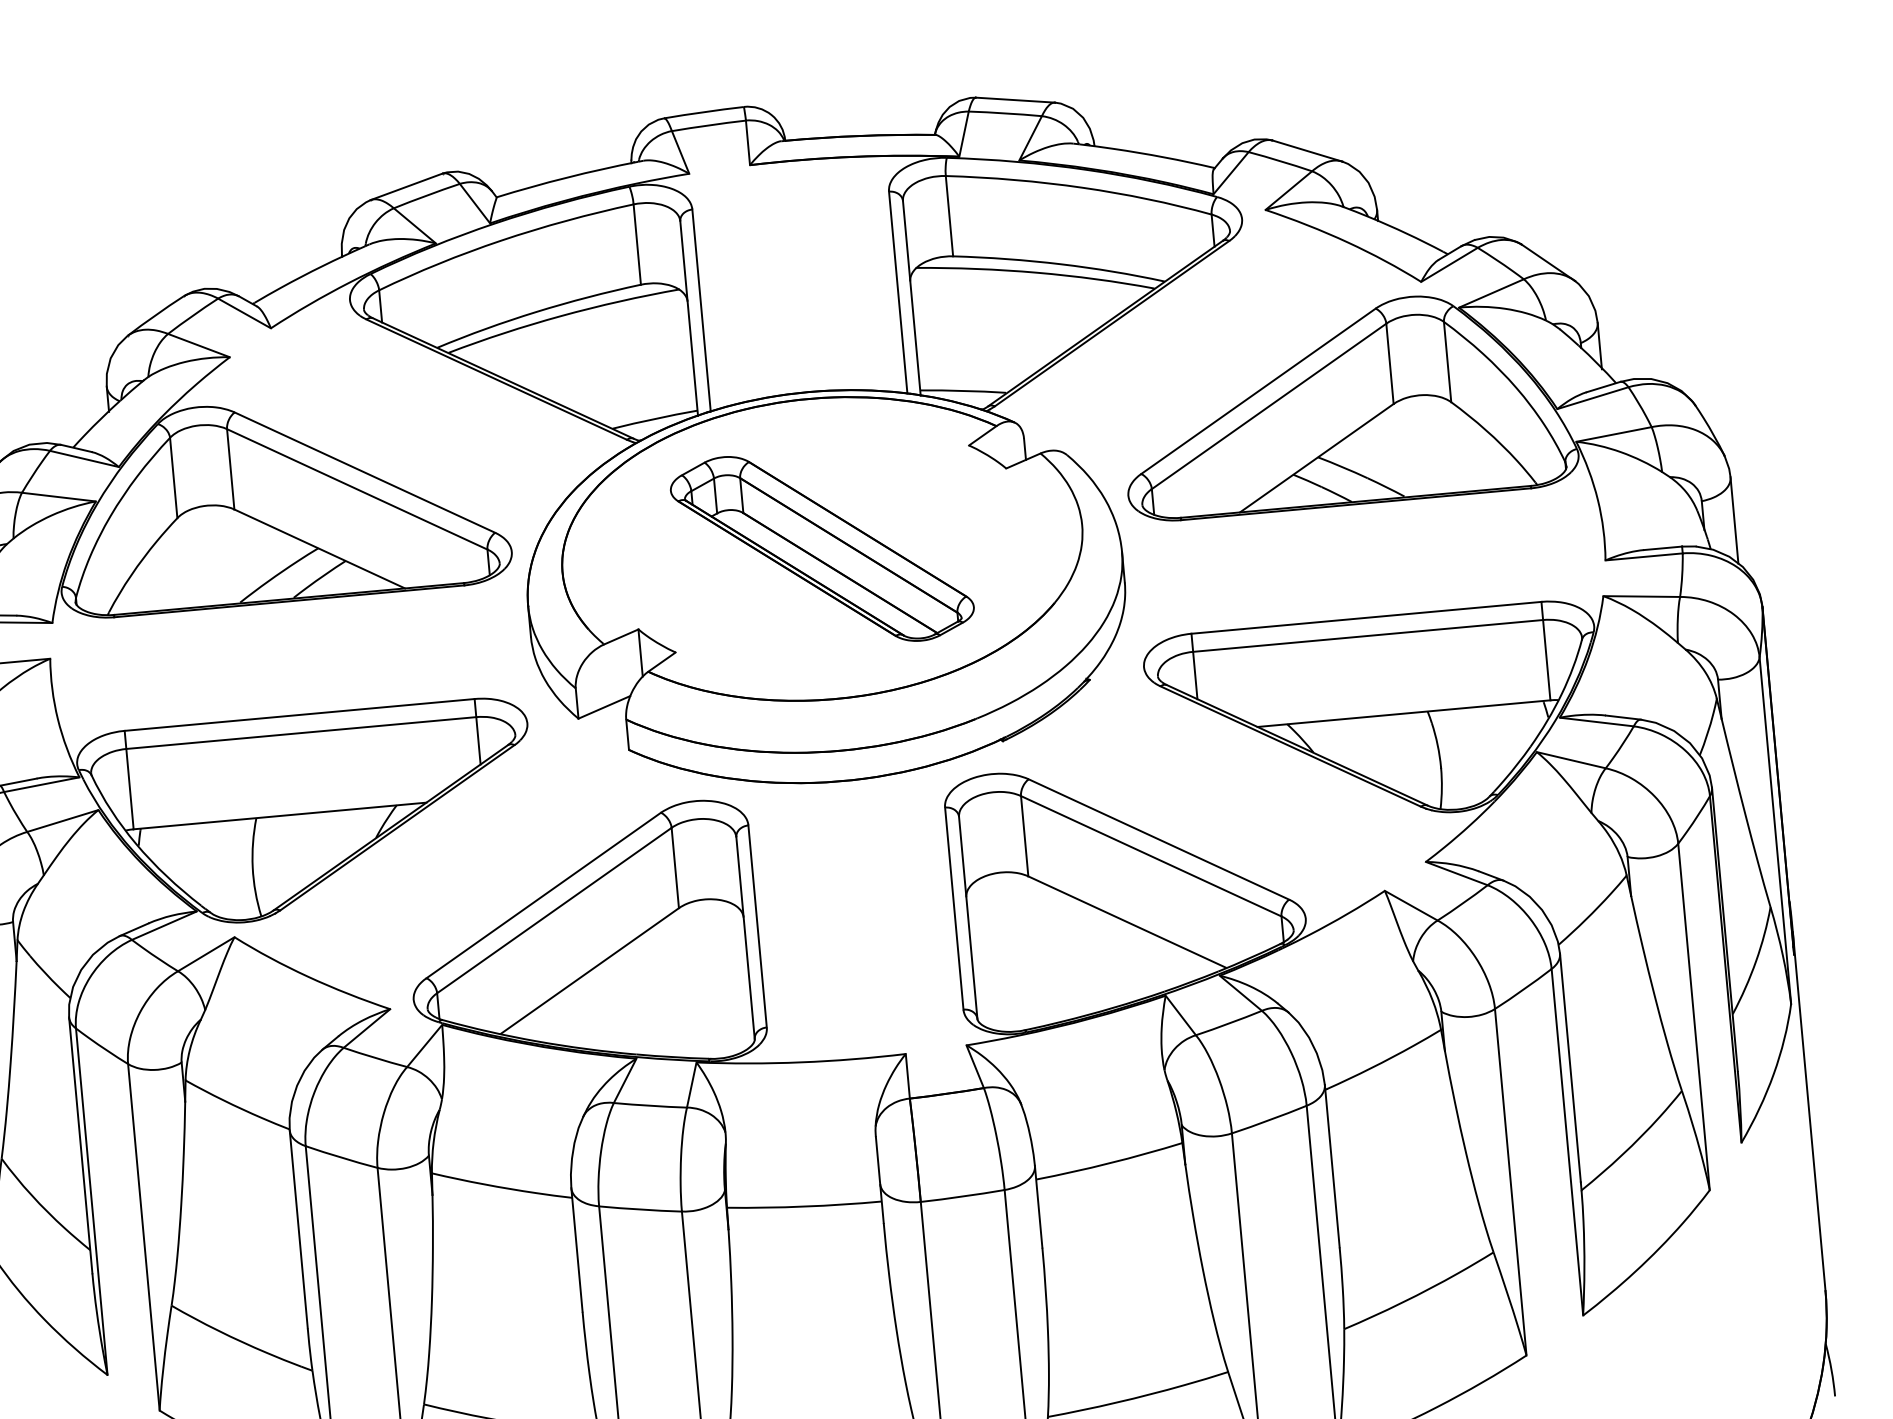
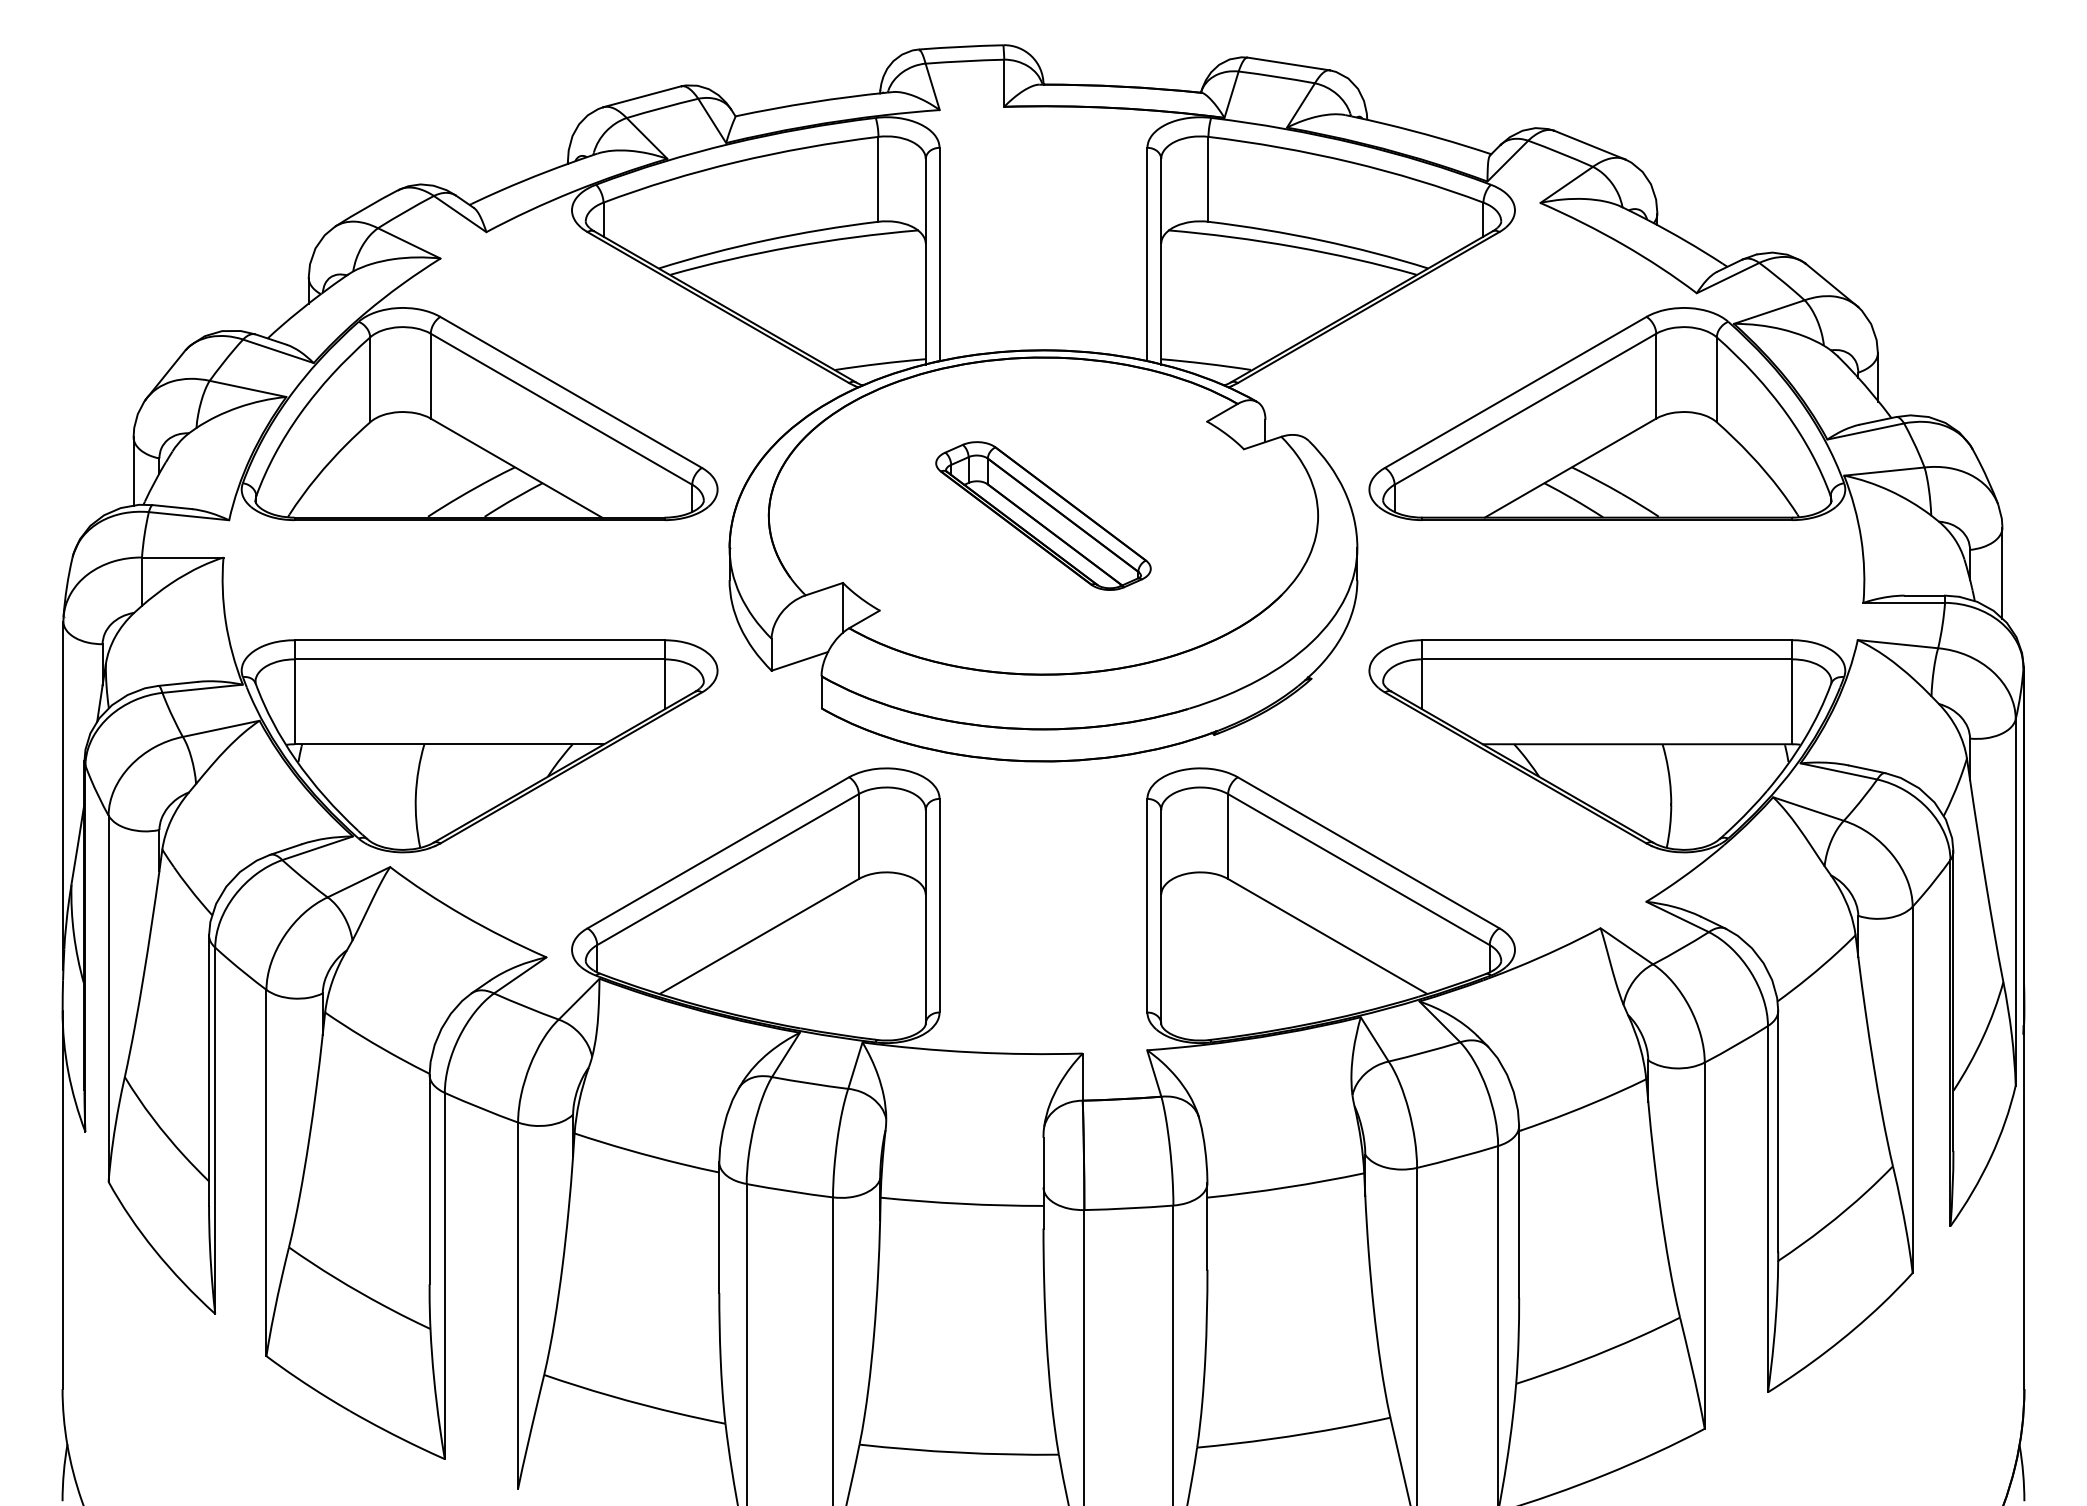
part: (822, 548) -> (1043, 515), size x0.7

